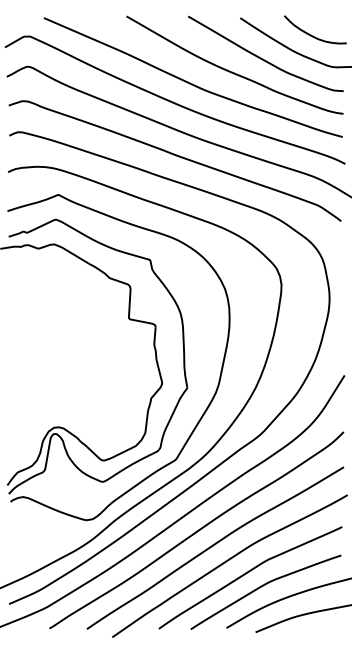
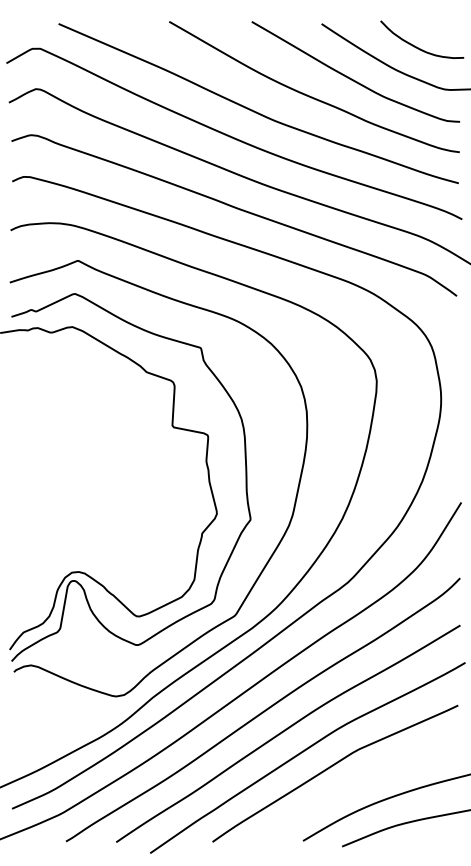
curve: (263, 586) -> (352, 785), removed

